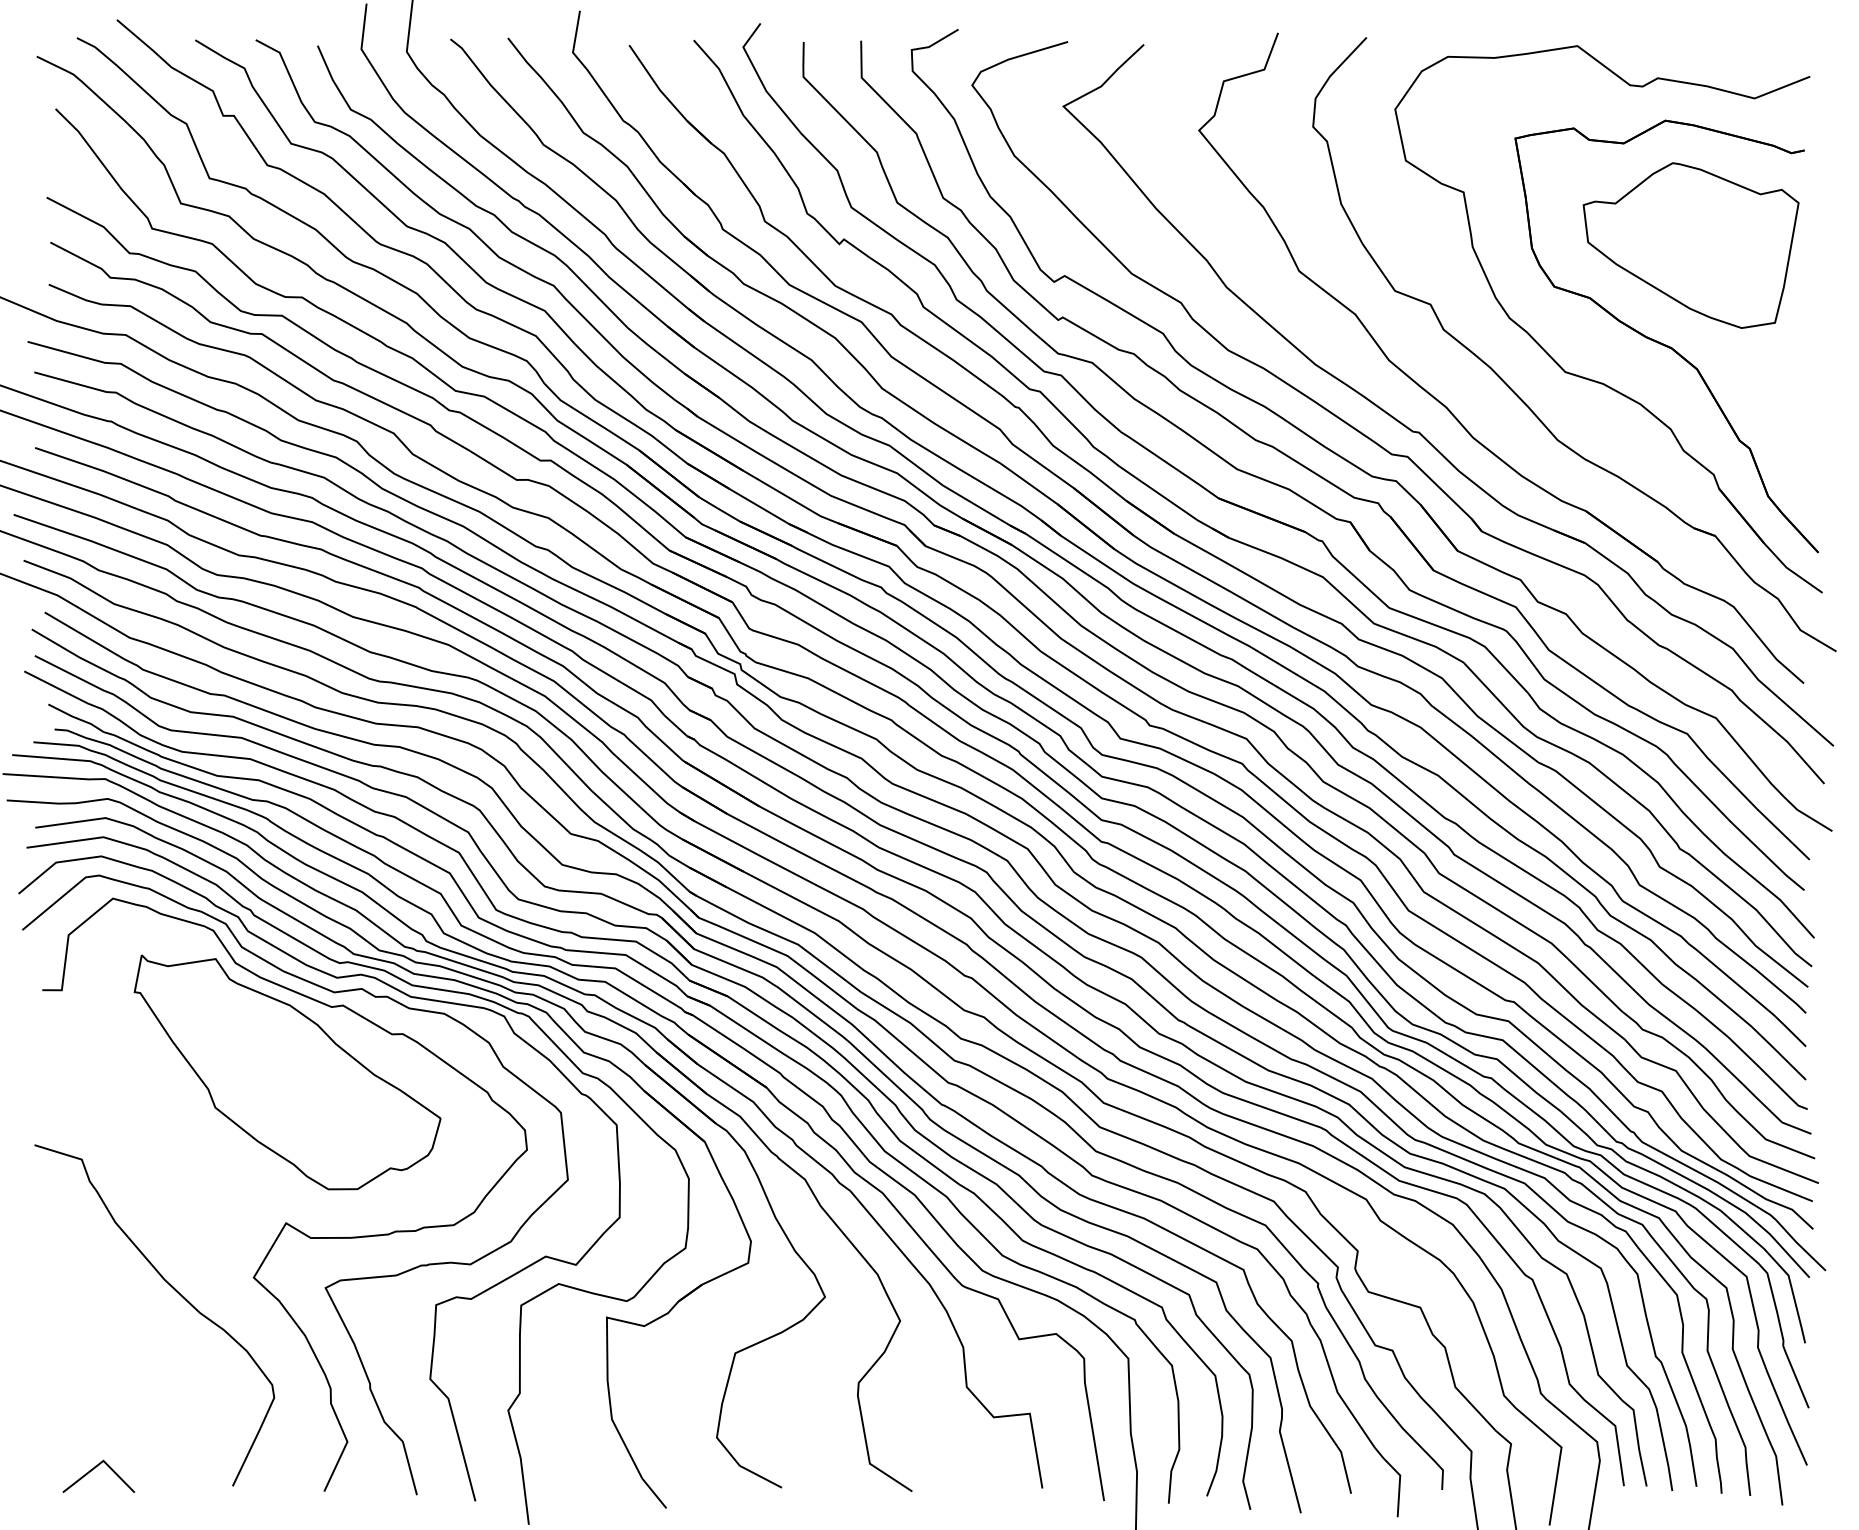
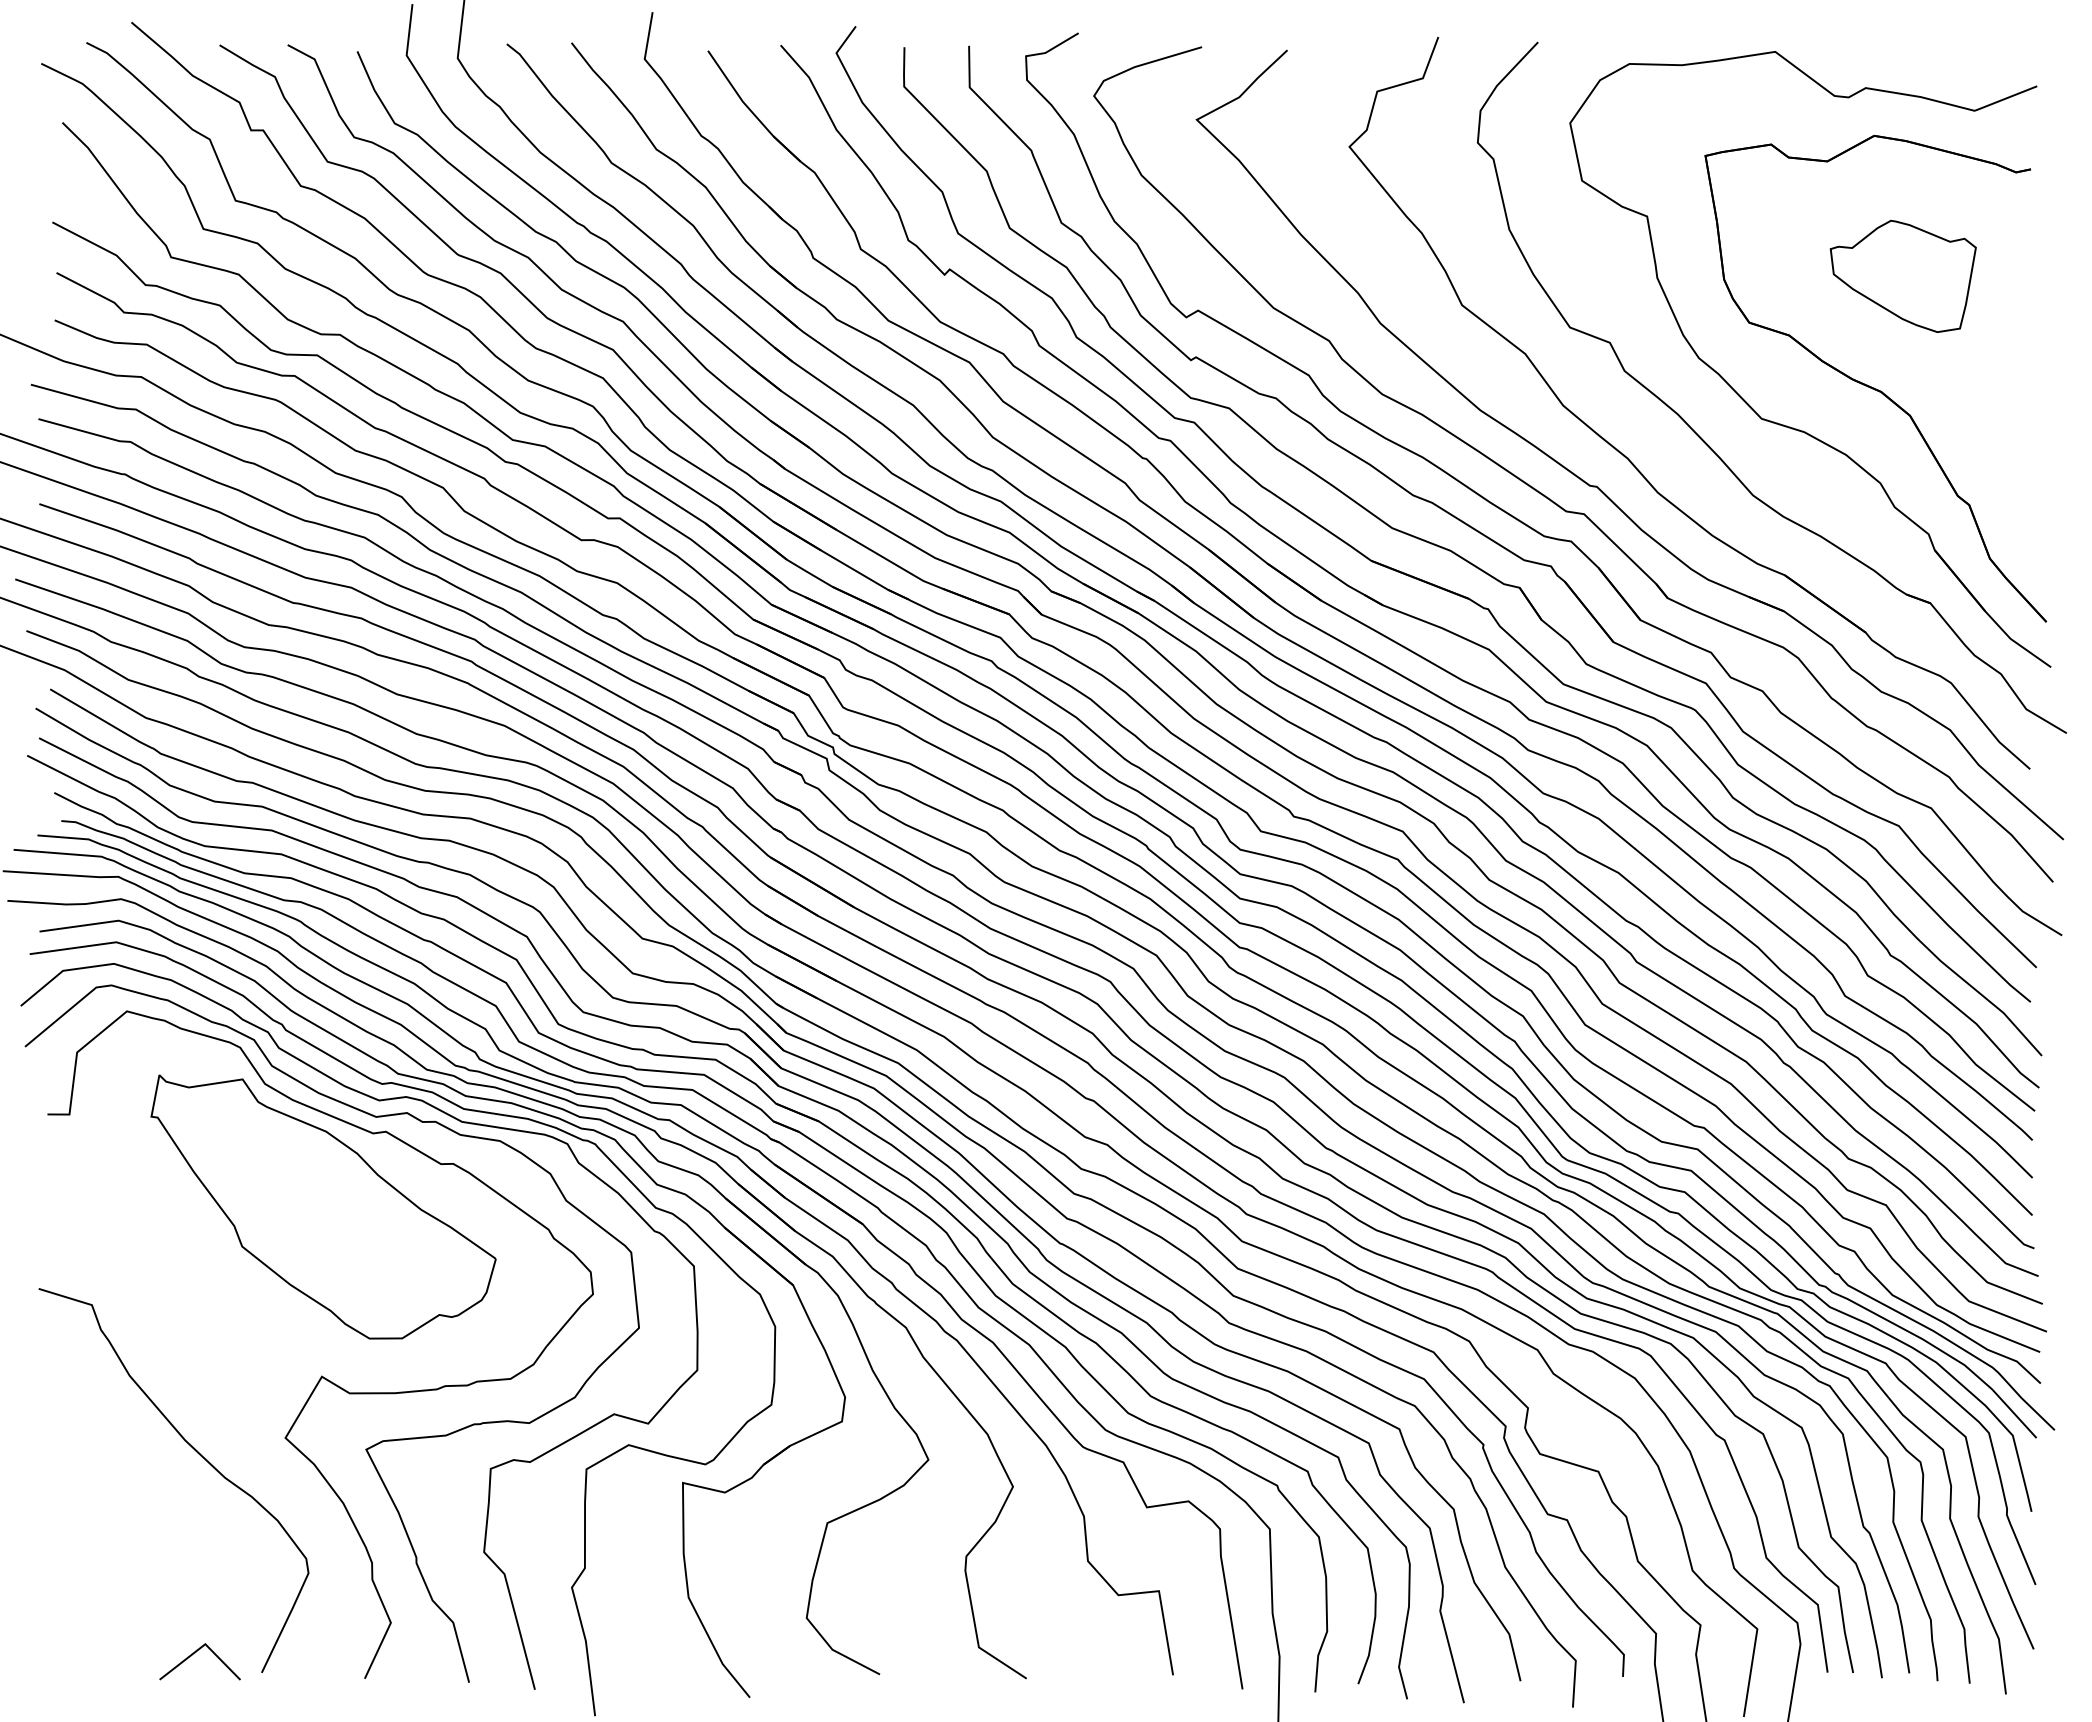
part: (1691, 245) -> (1903, 276), size x0.6
line: (94, 1469) -> (195, 1653), moved

